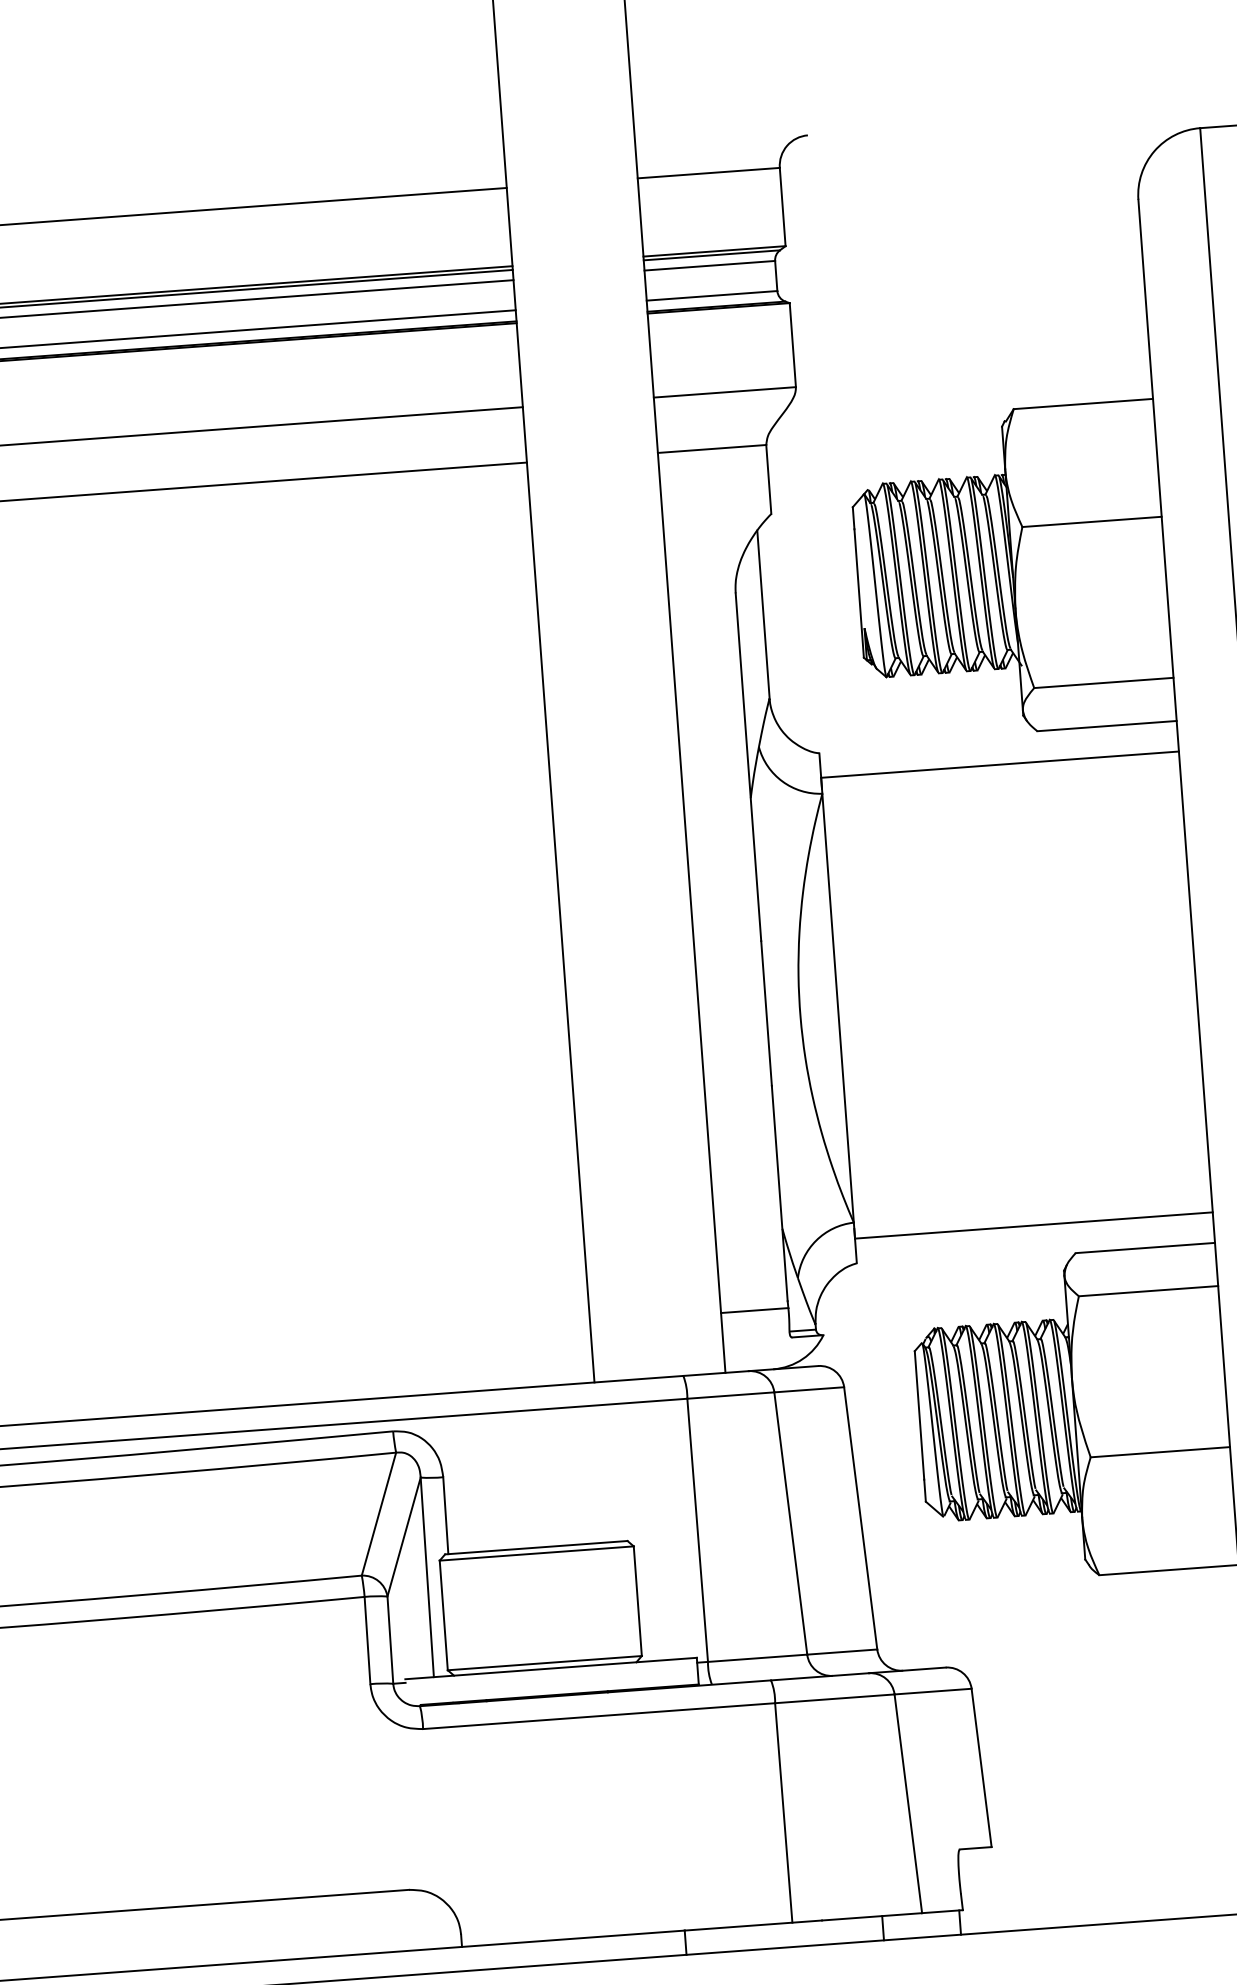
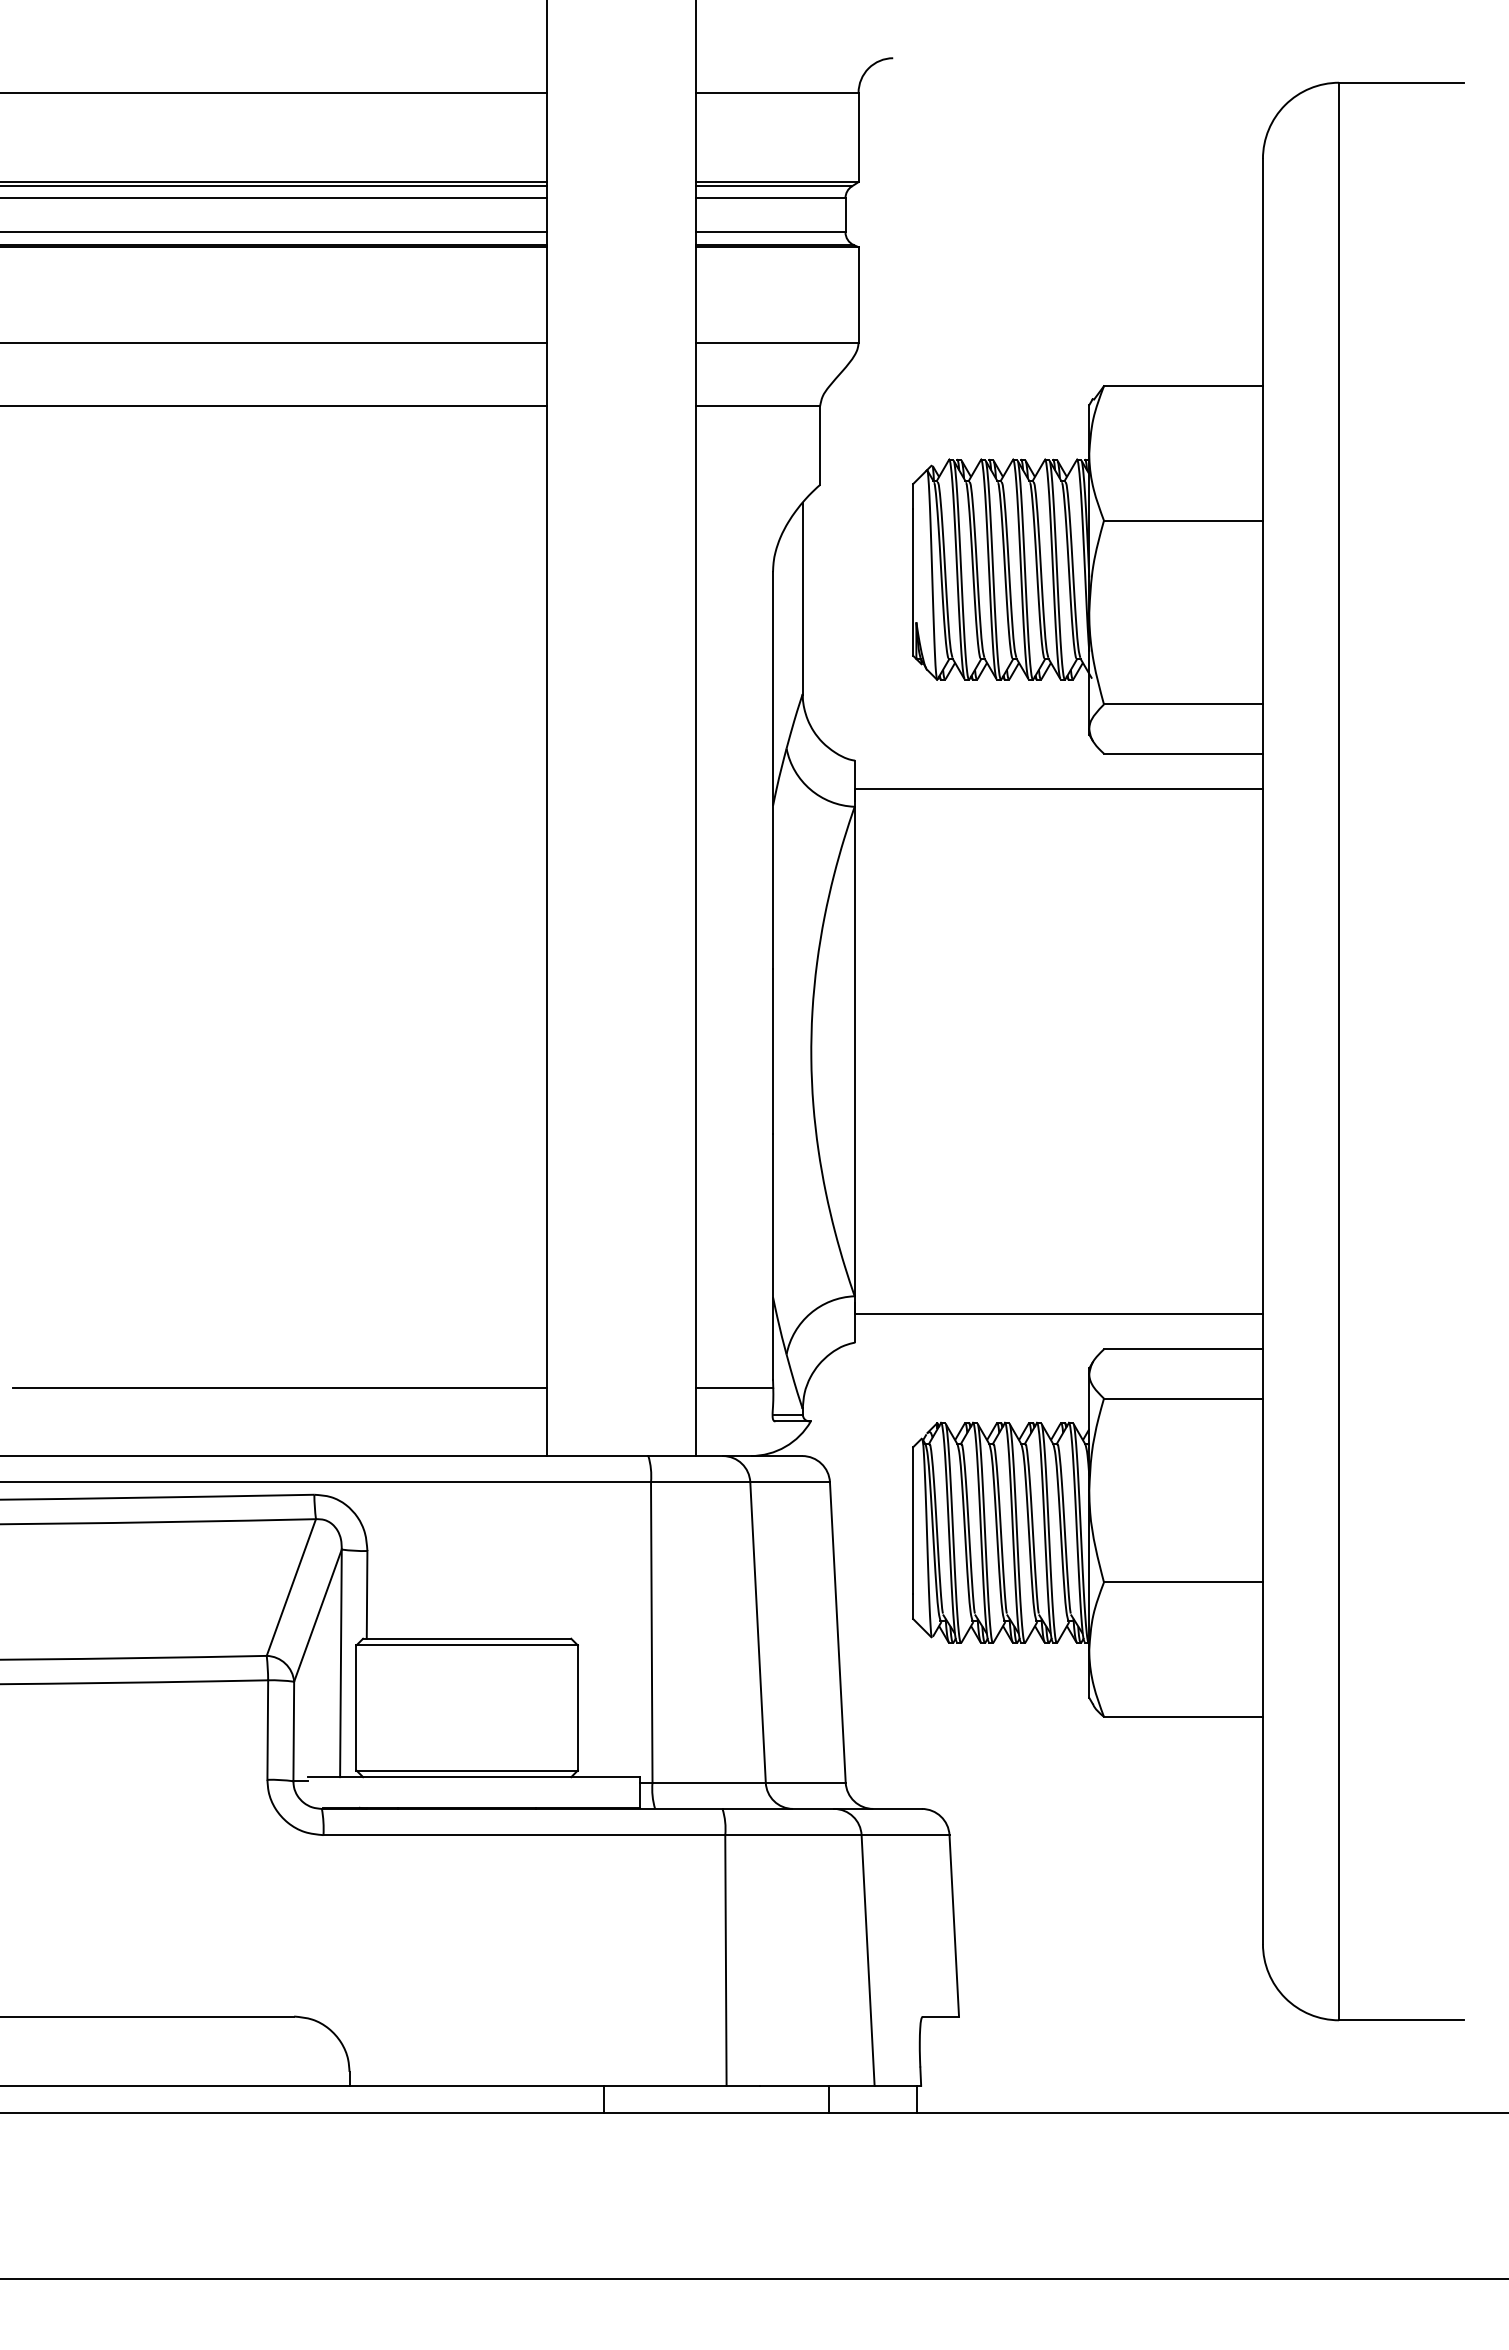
line: (355, 1339) -> (279, 1387), added

